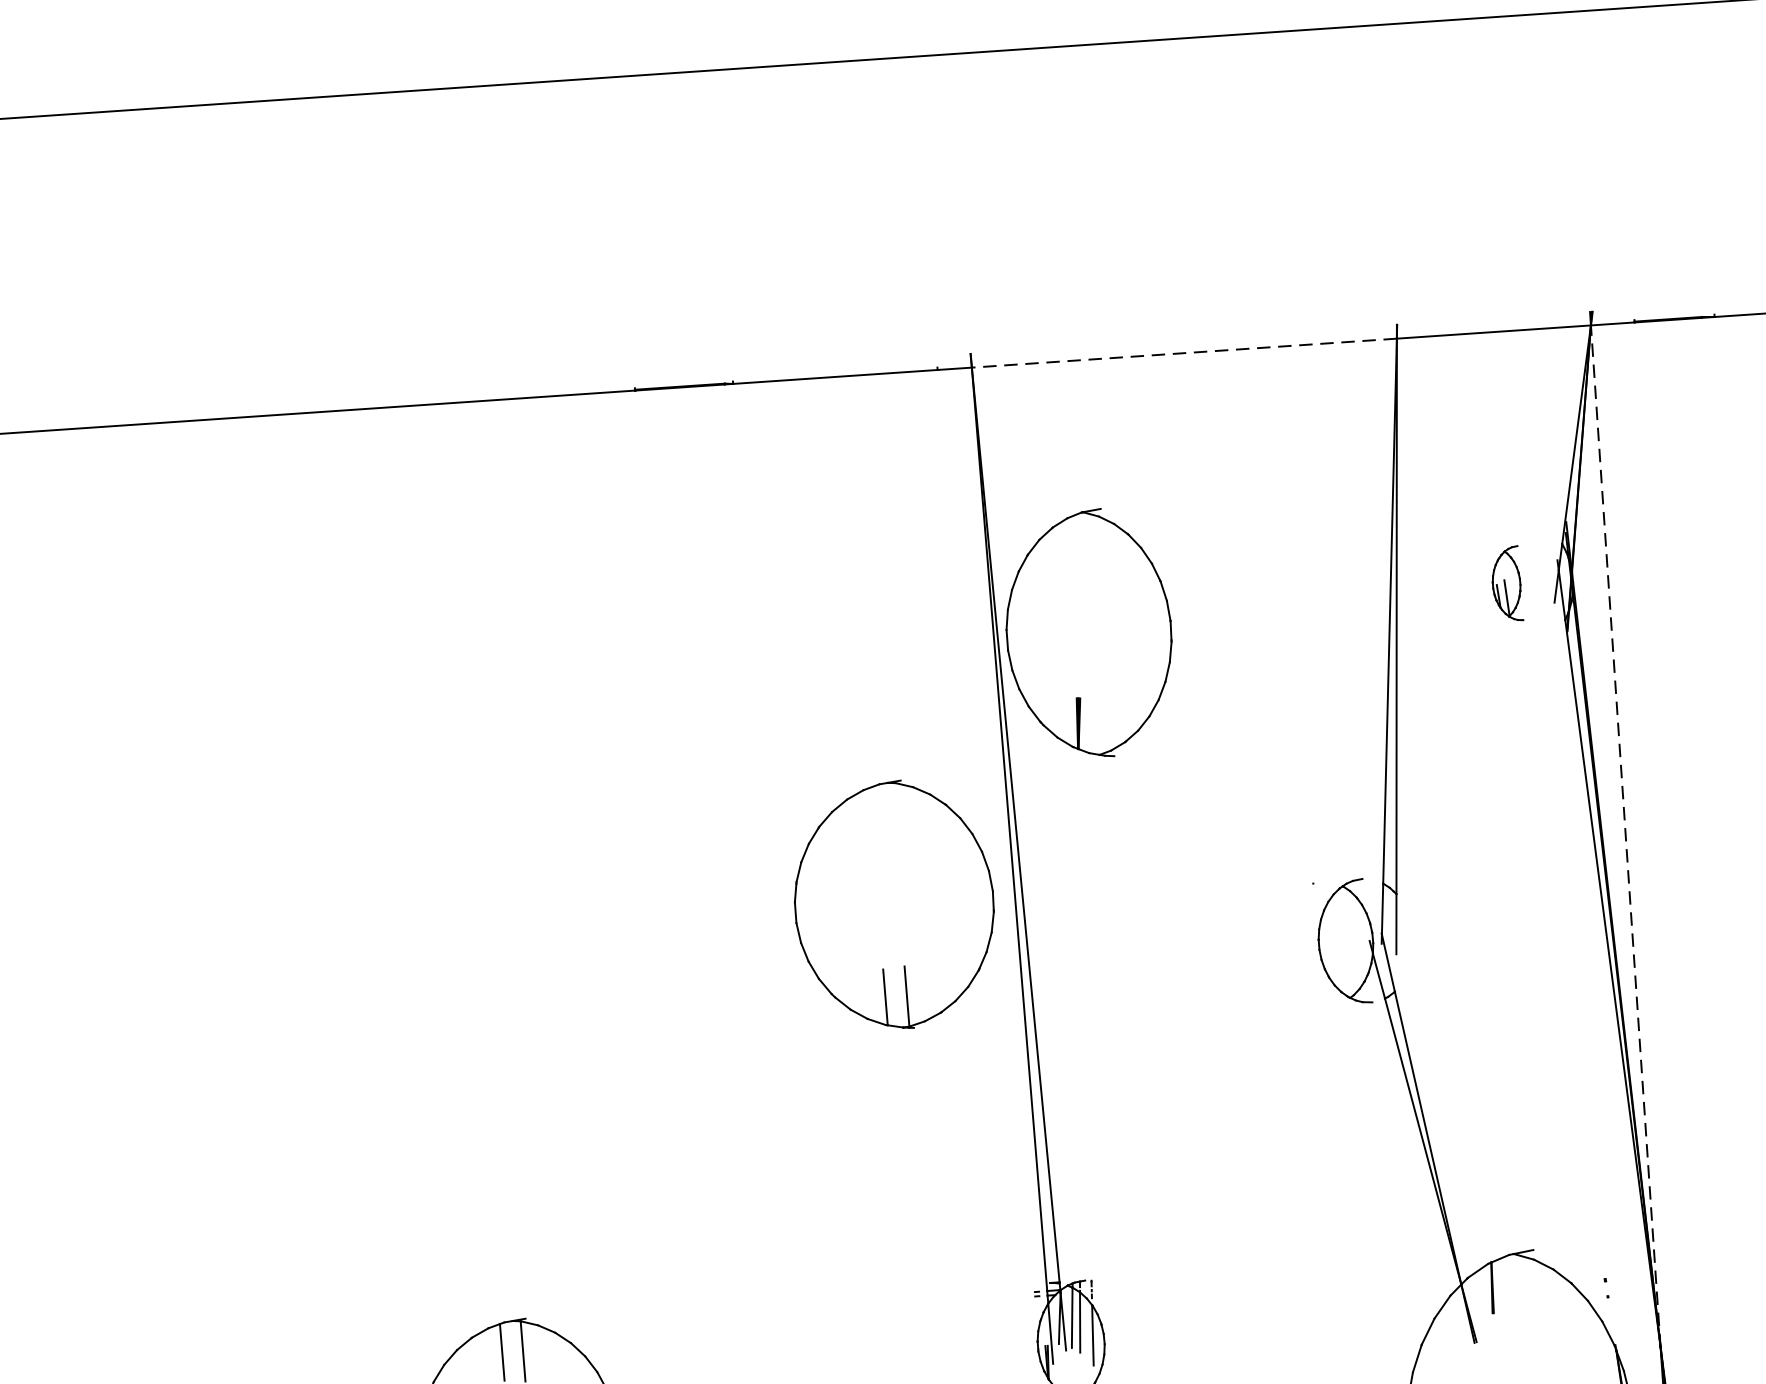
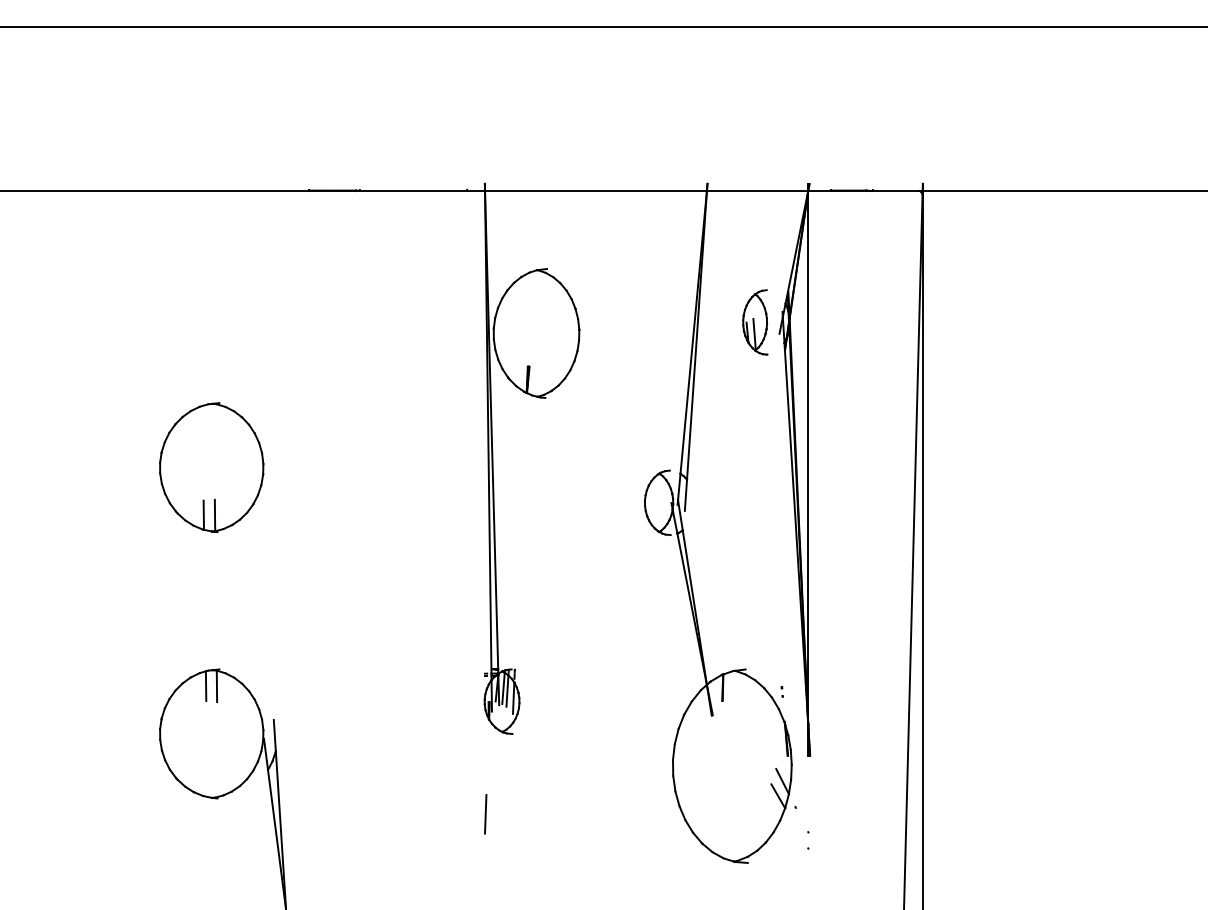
line: (1183, 354) -> (595, 191), dashed -> solid
part: (1507, 584) -> (755, 322), size x1.67
line: (1626, 835) -> (808, 457), dashed -> solid
part: (893, 904) -> (211, 467), moved

